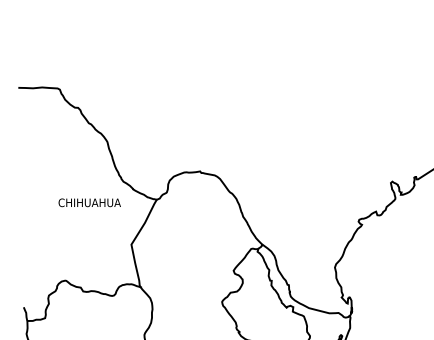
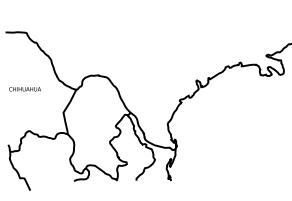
text: (88, 203) -> (24, 89), moved

